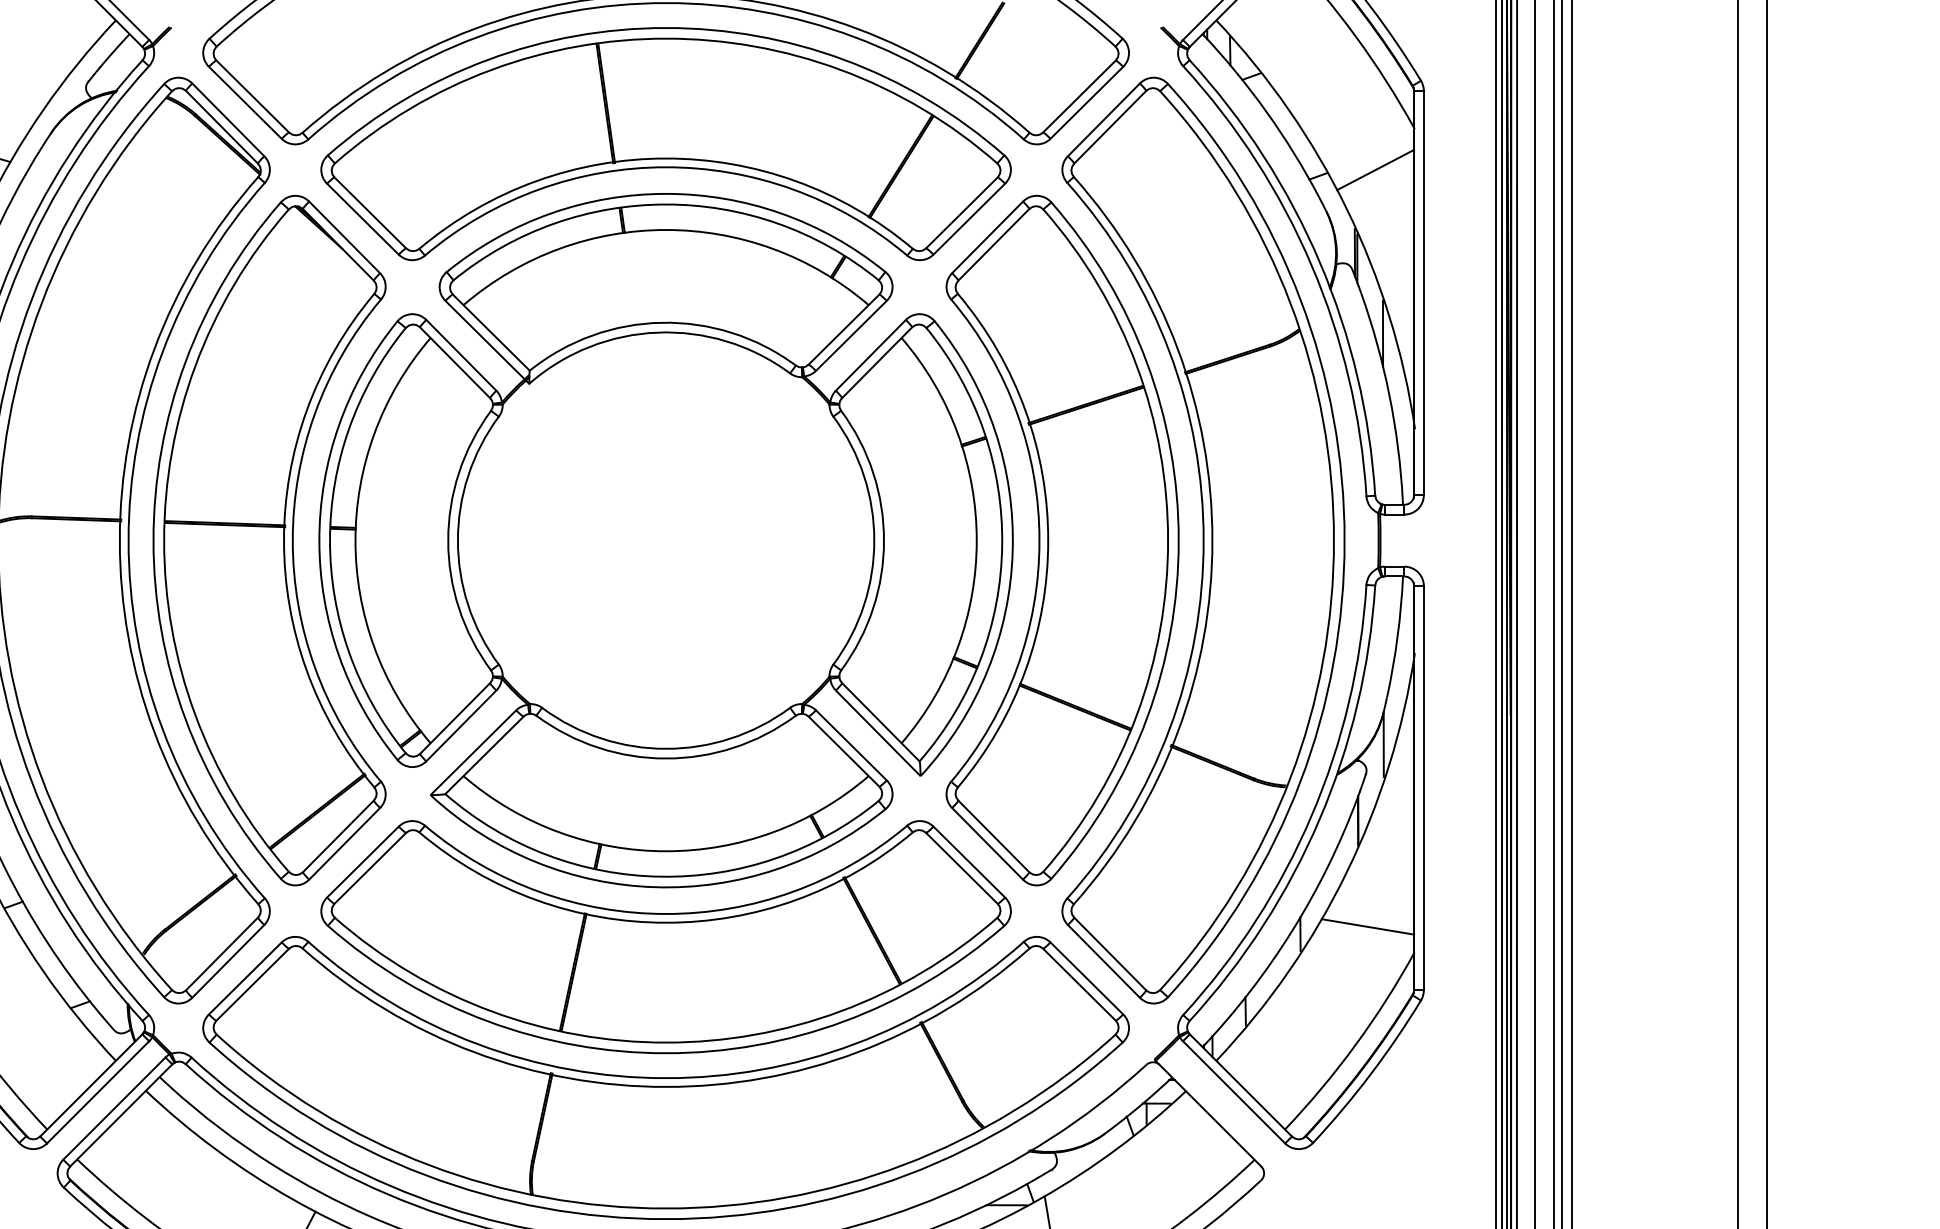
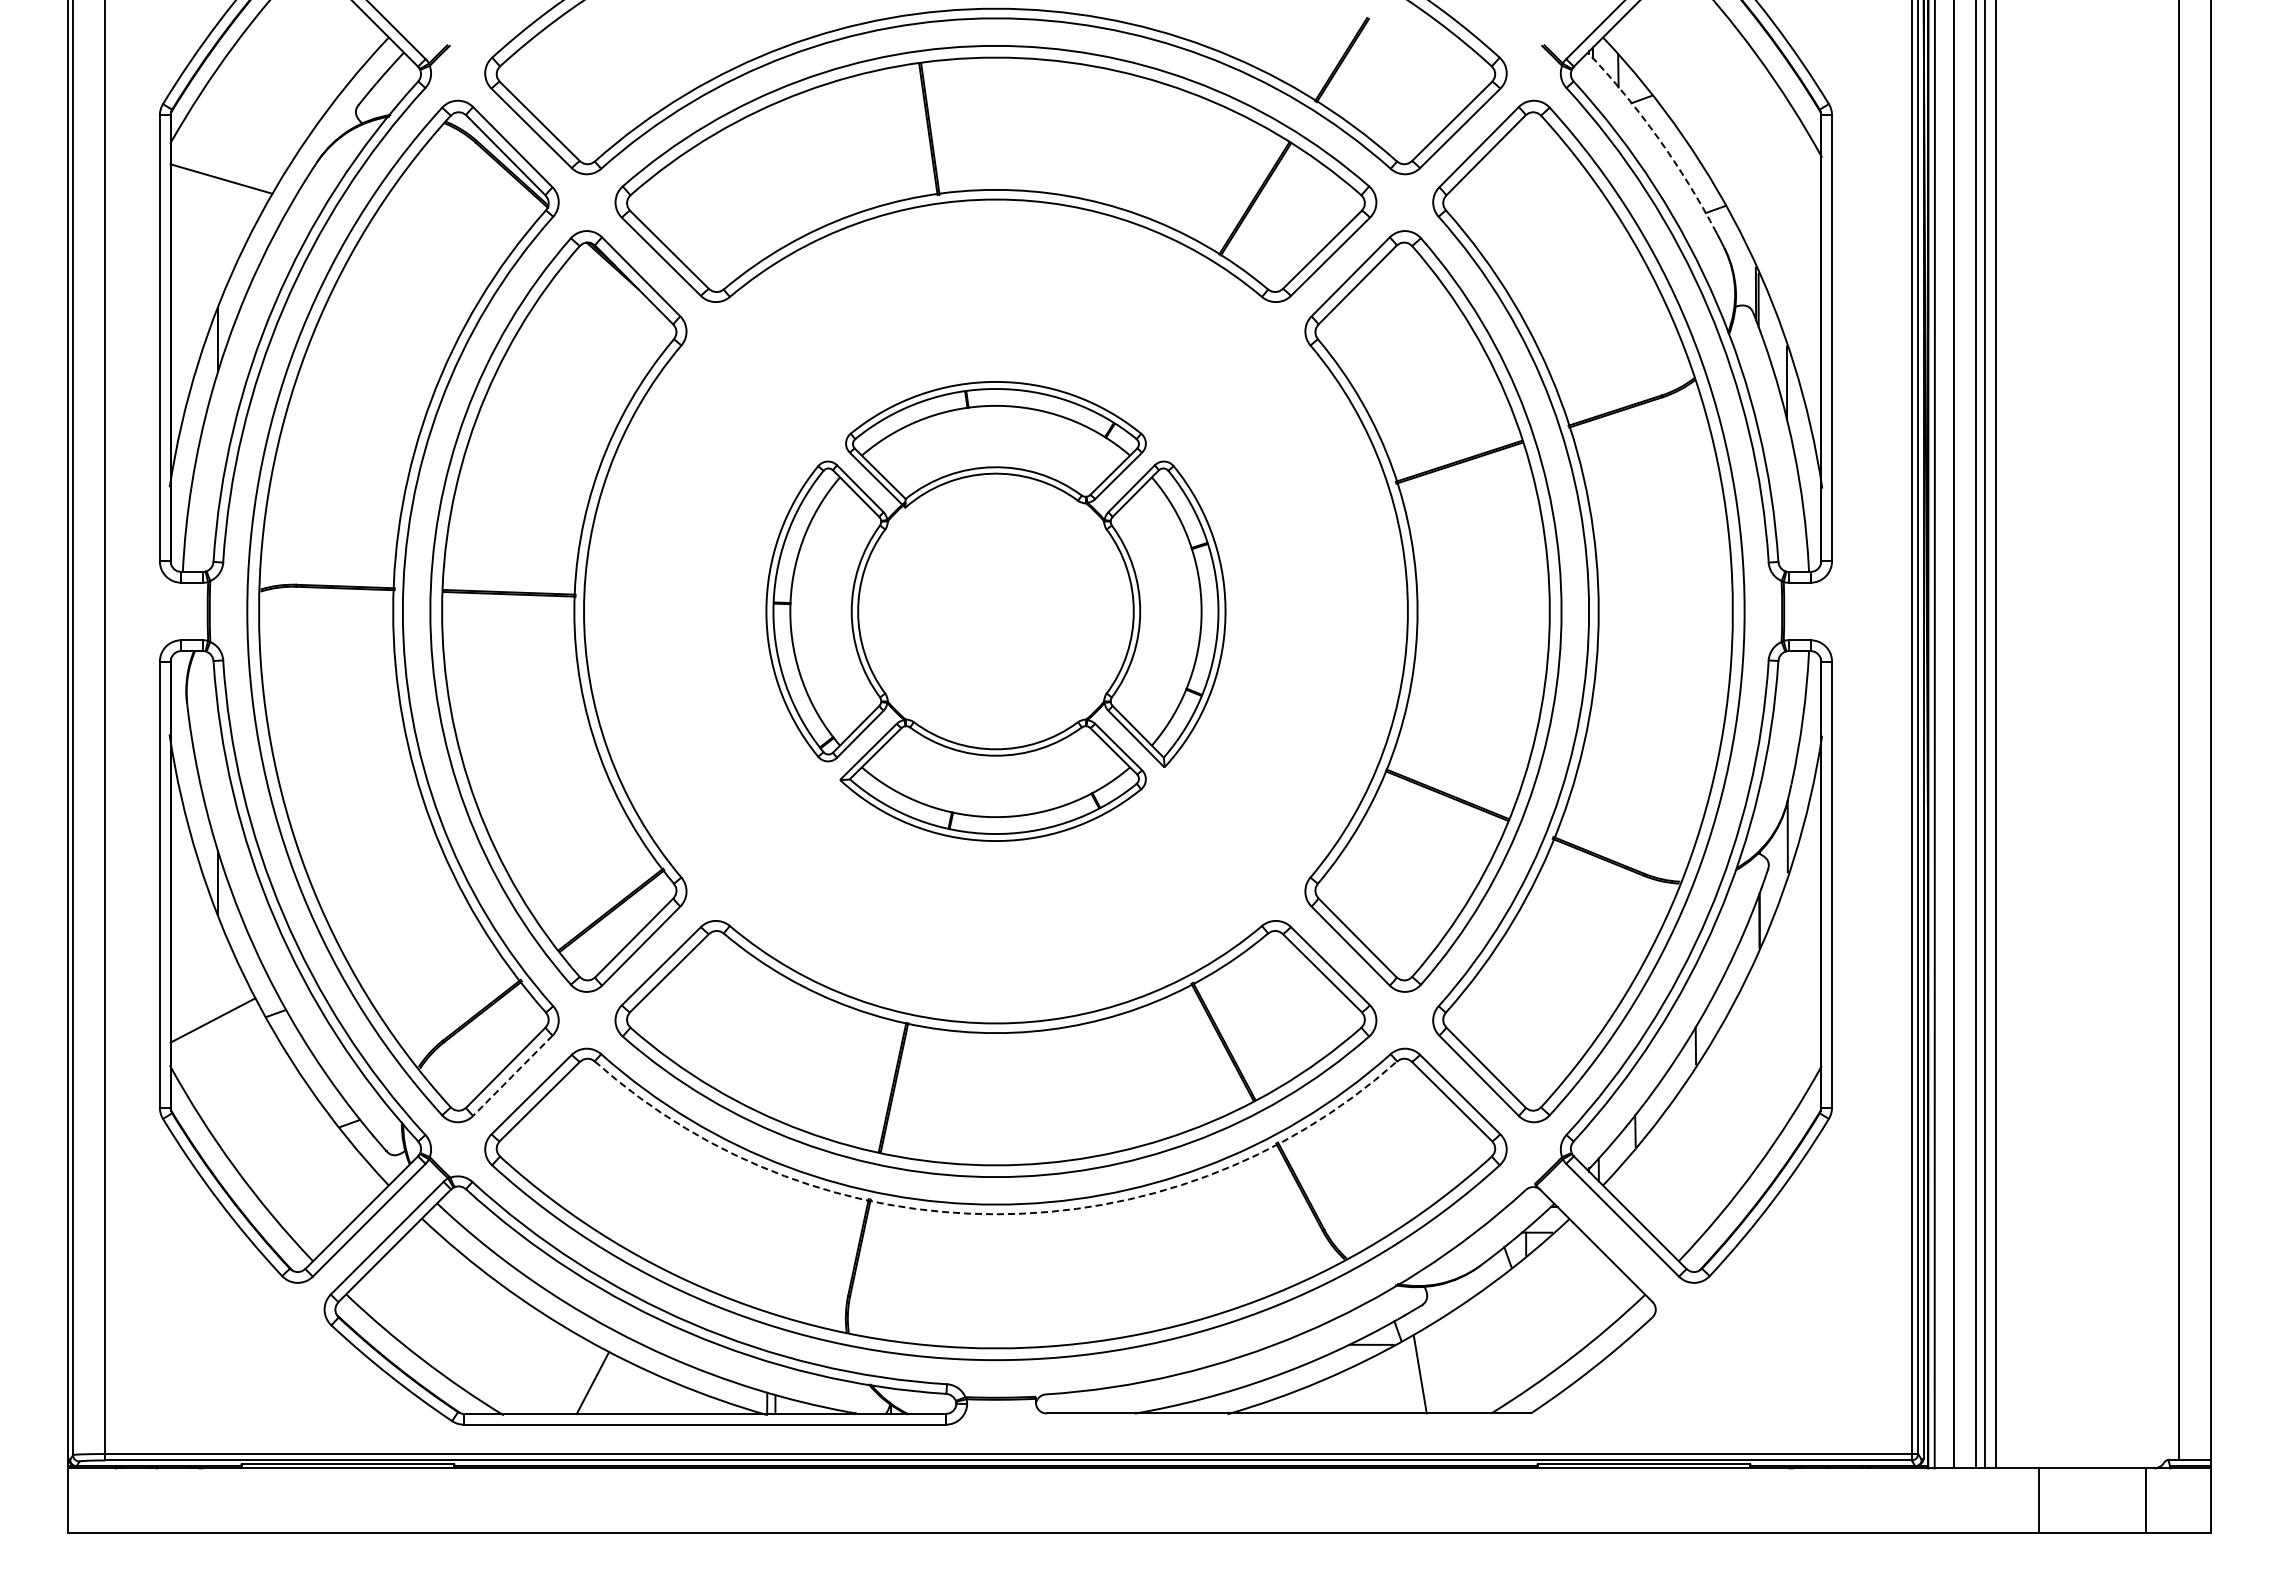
arc: (1266, 111) -> (1658, 138), solid -> dashed
line: (1375, 169) -> (1778, 202), removed
part: (665, 540) -> (995, 611), size x0.6
line: (1368, 926) -> (1770, 1037), removed
line: (227, 962) -> (512, 1076), solid -> dashed
arc: (665, 1087) -> (995, 1214), solid -> dashed

